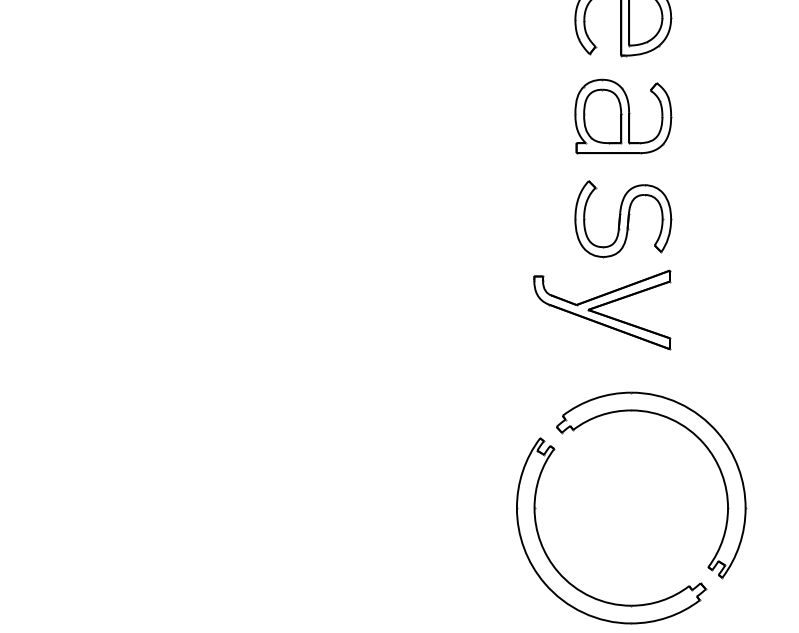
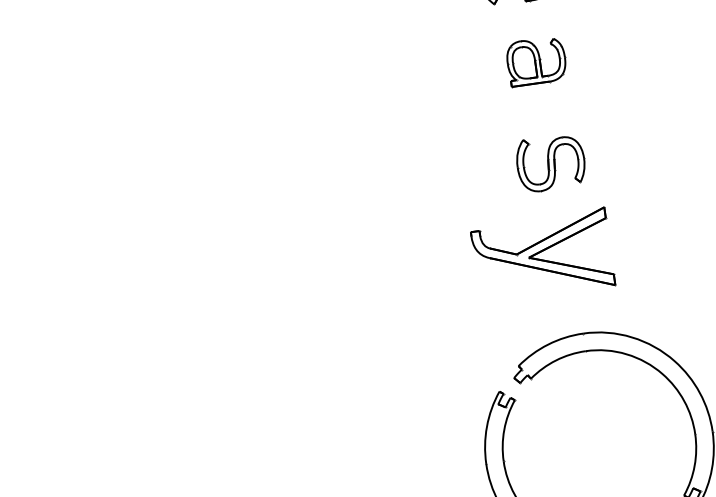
part: (623, 116) -> (536, 61), size x0.6
part: (623, 219) -> (551, 163), size x0.7

